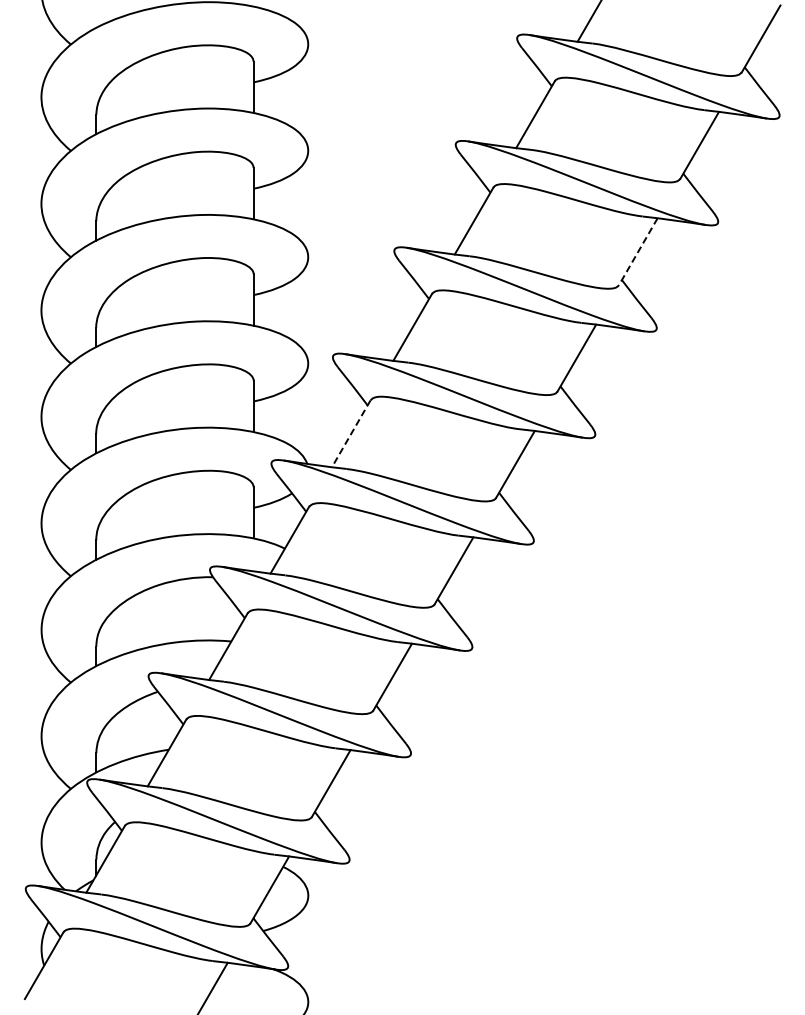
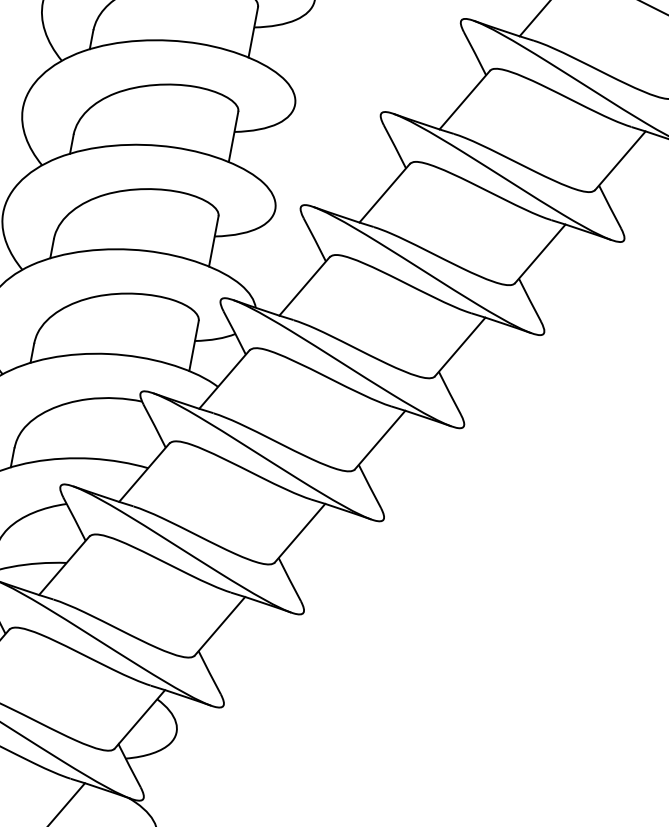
line: (638, 251) -> (620, 160), dashed -> solid
line: (351, 433) -> (304, 286), dashed -> solid

